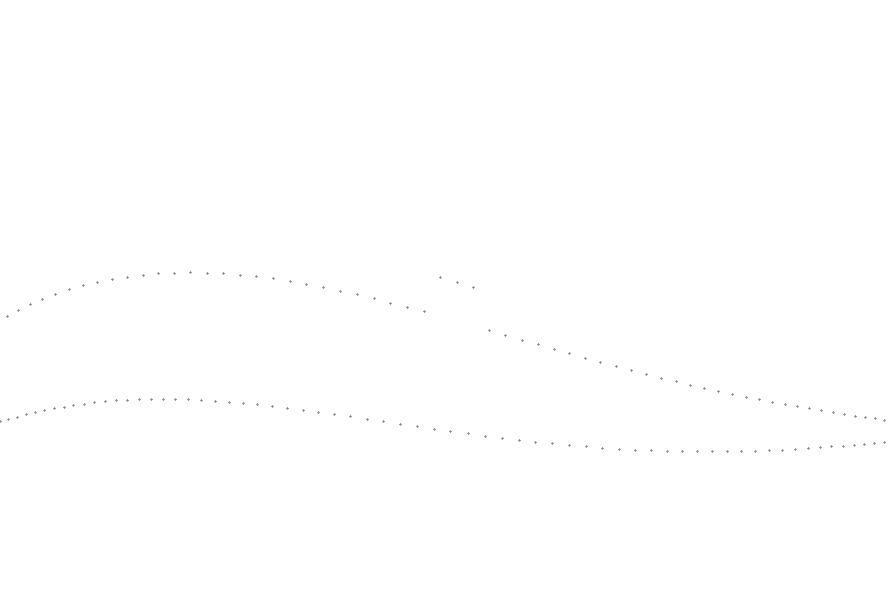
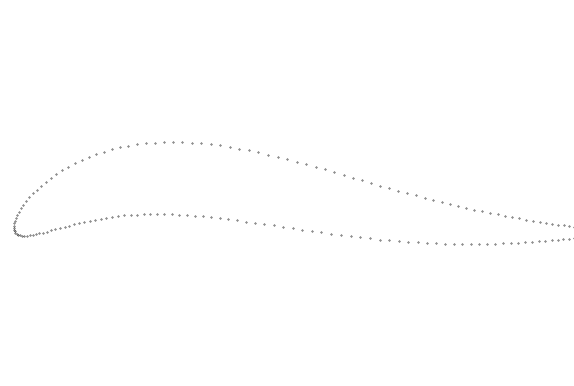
part: (457, 282) -> (325, 169), moved

